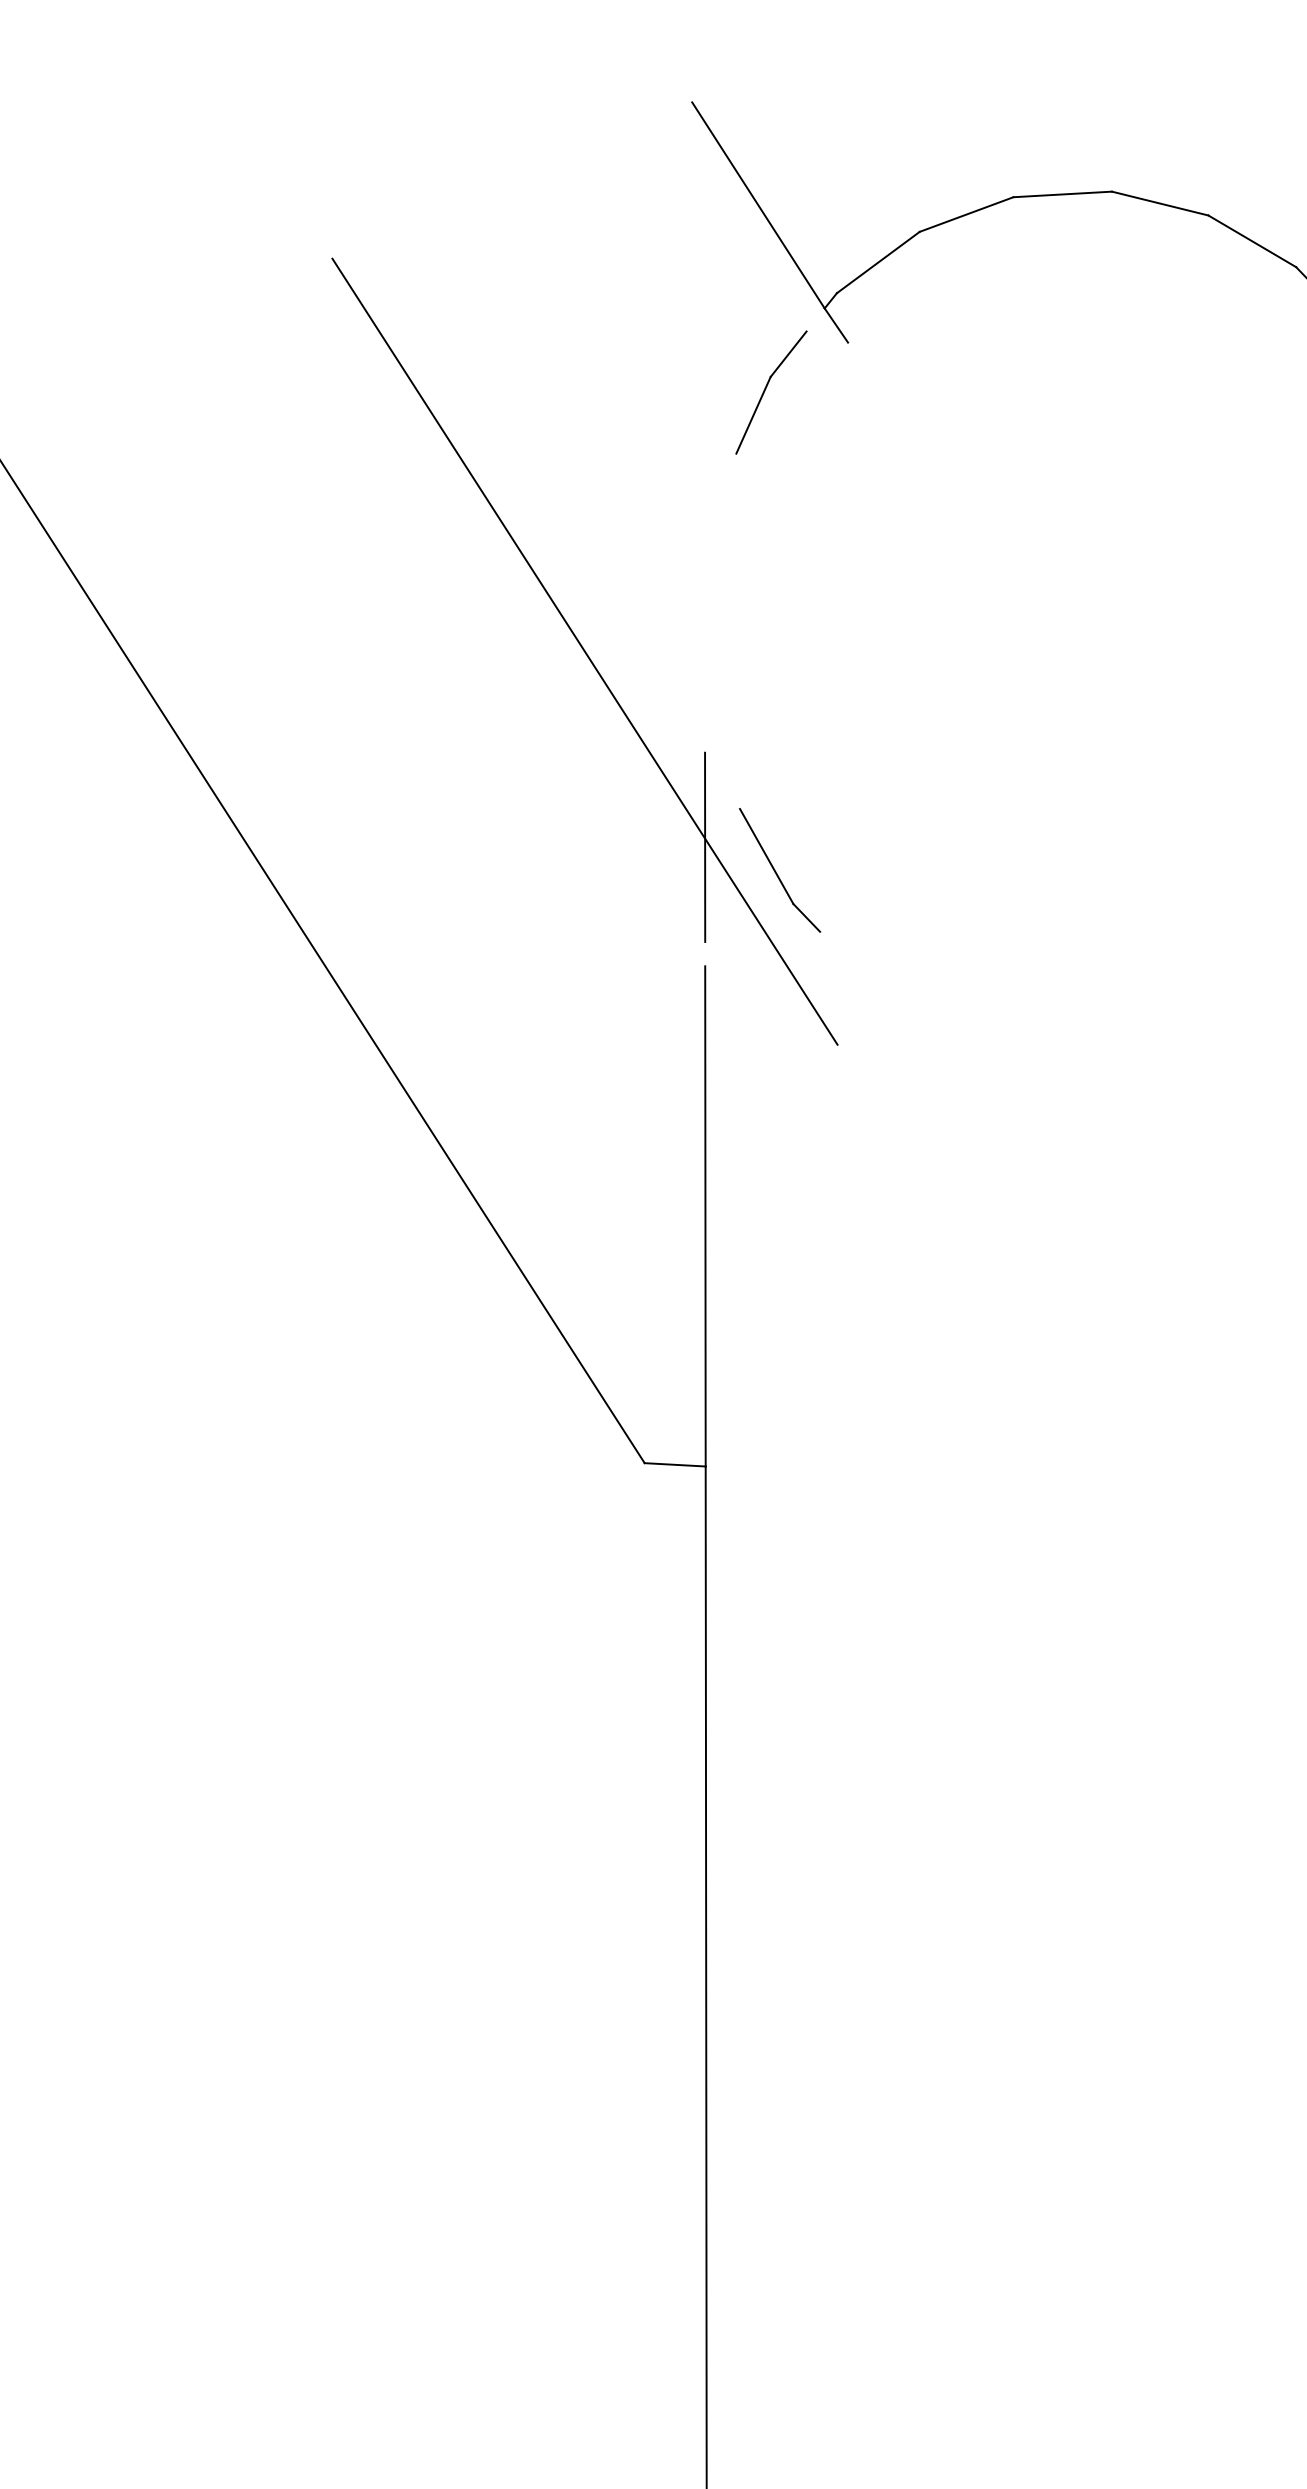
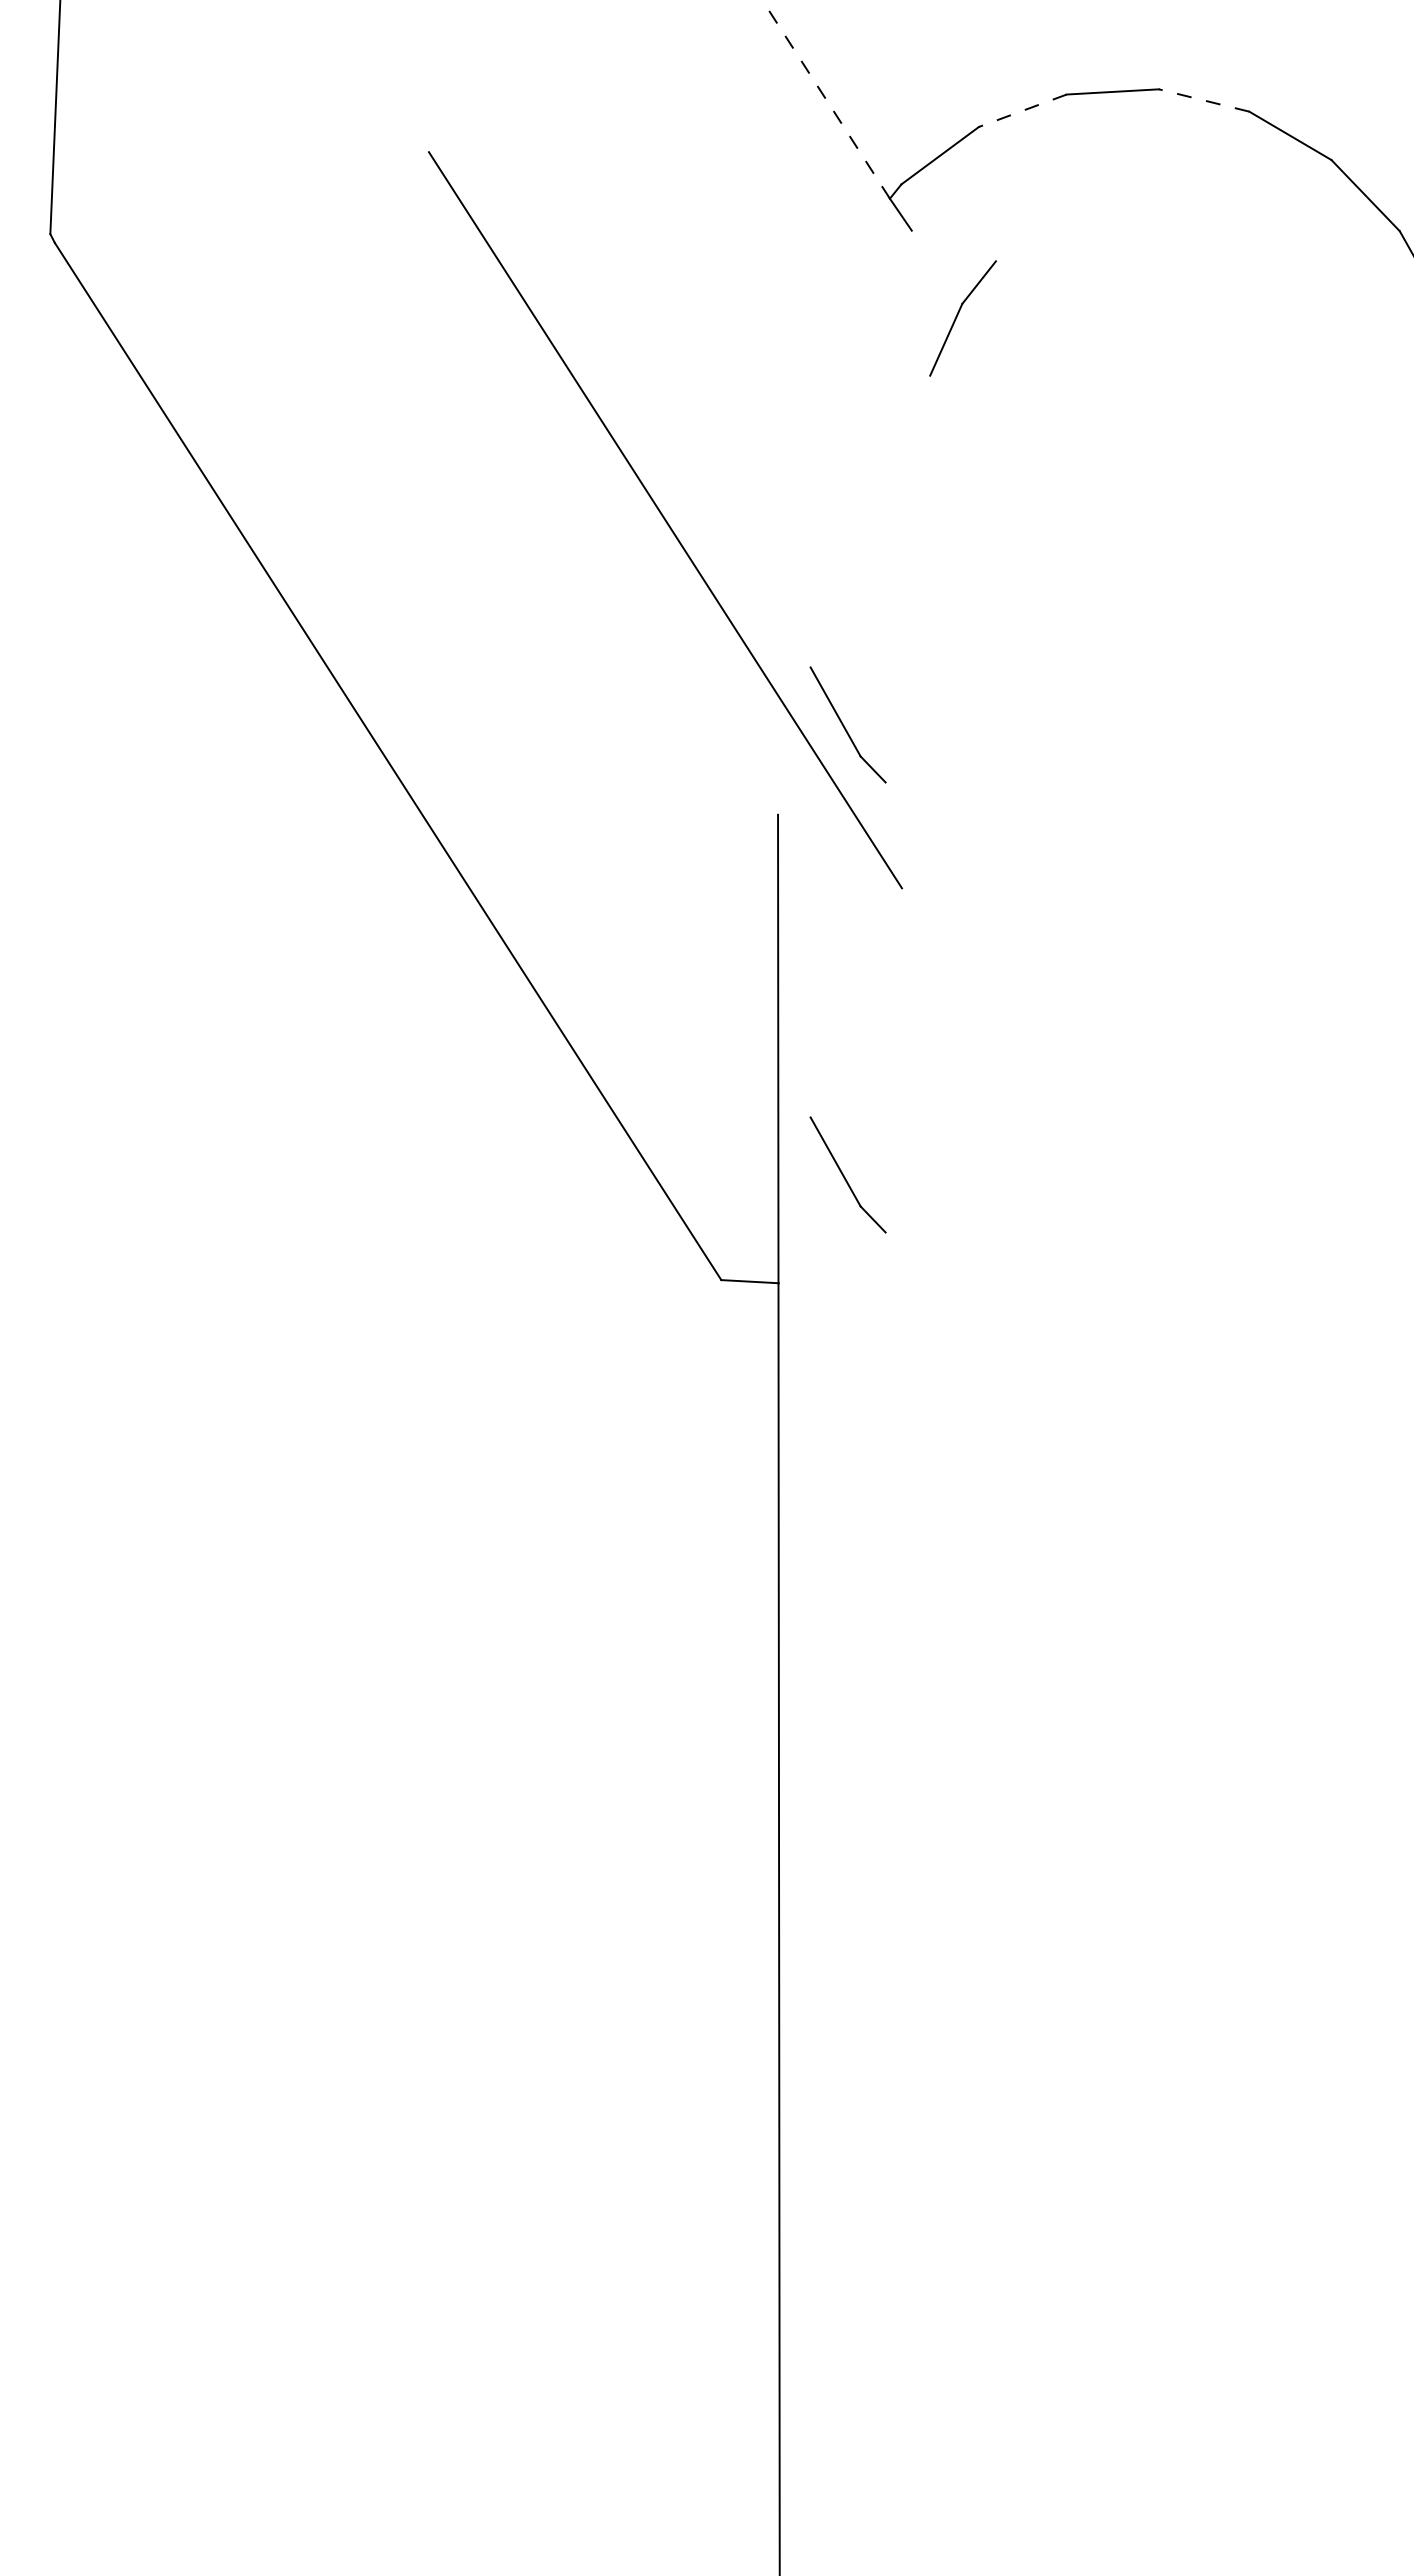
line: (1160, 203) -> (1204, 100), solid -> dashed
line: (758, 205) -> (827, 102), solid -> dashed
line: (966, 214) -> (1022, 110), solid -> dashed
part: (770, 392) -> (962, 318), moved
line: (704, 847) -> (777, 703), removed
part: (779, 1350) -> (847, 1174), added

